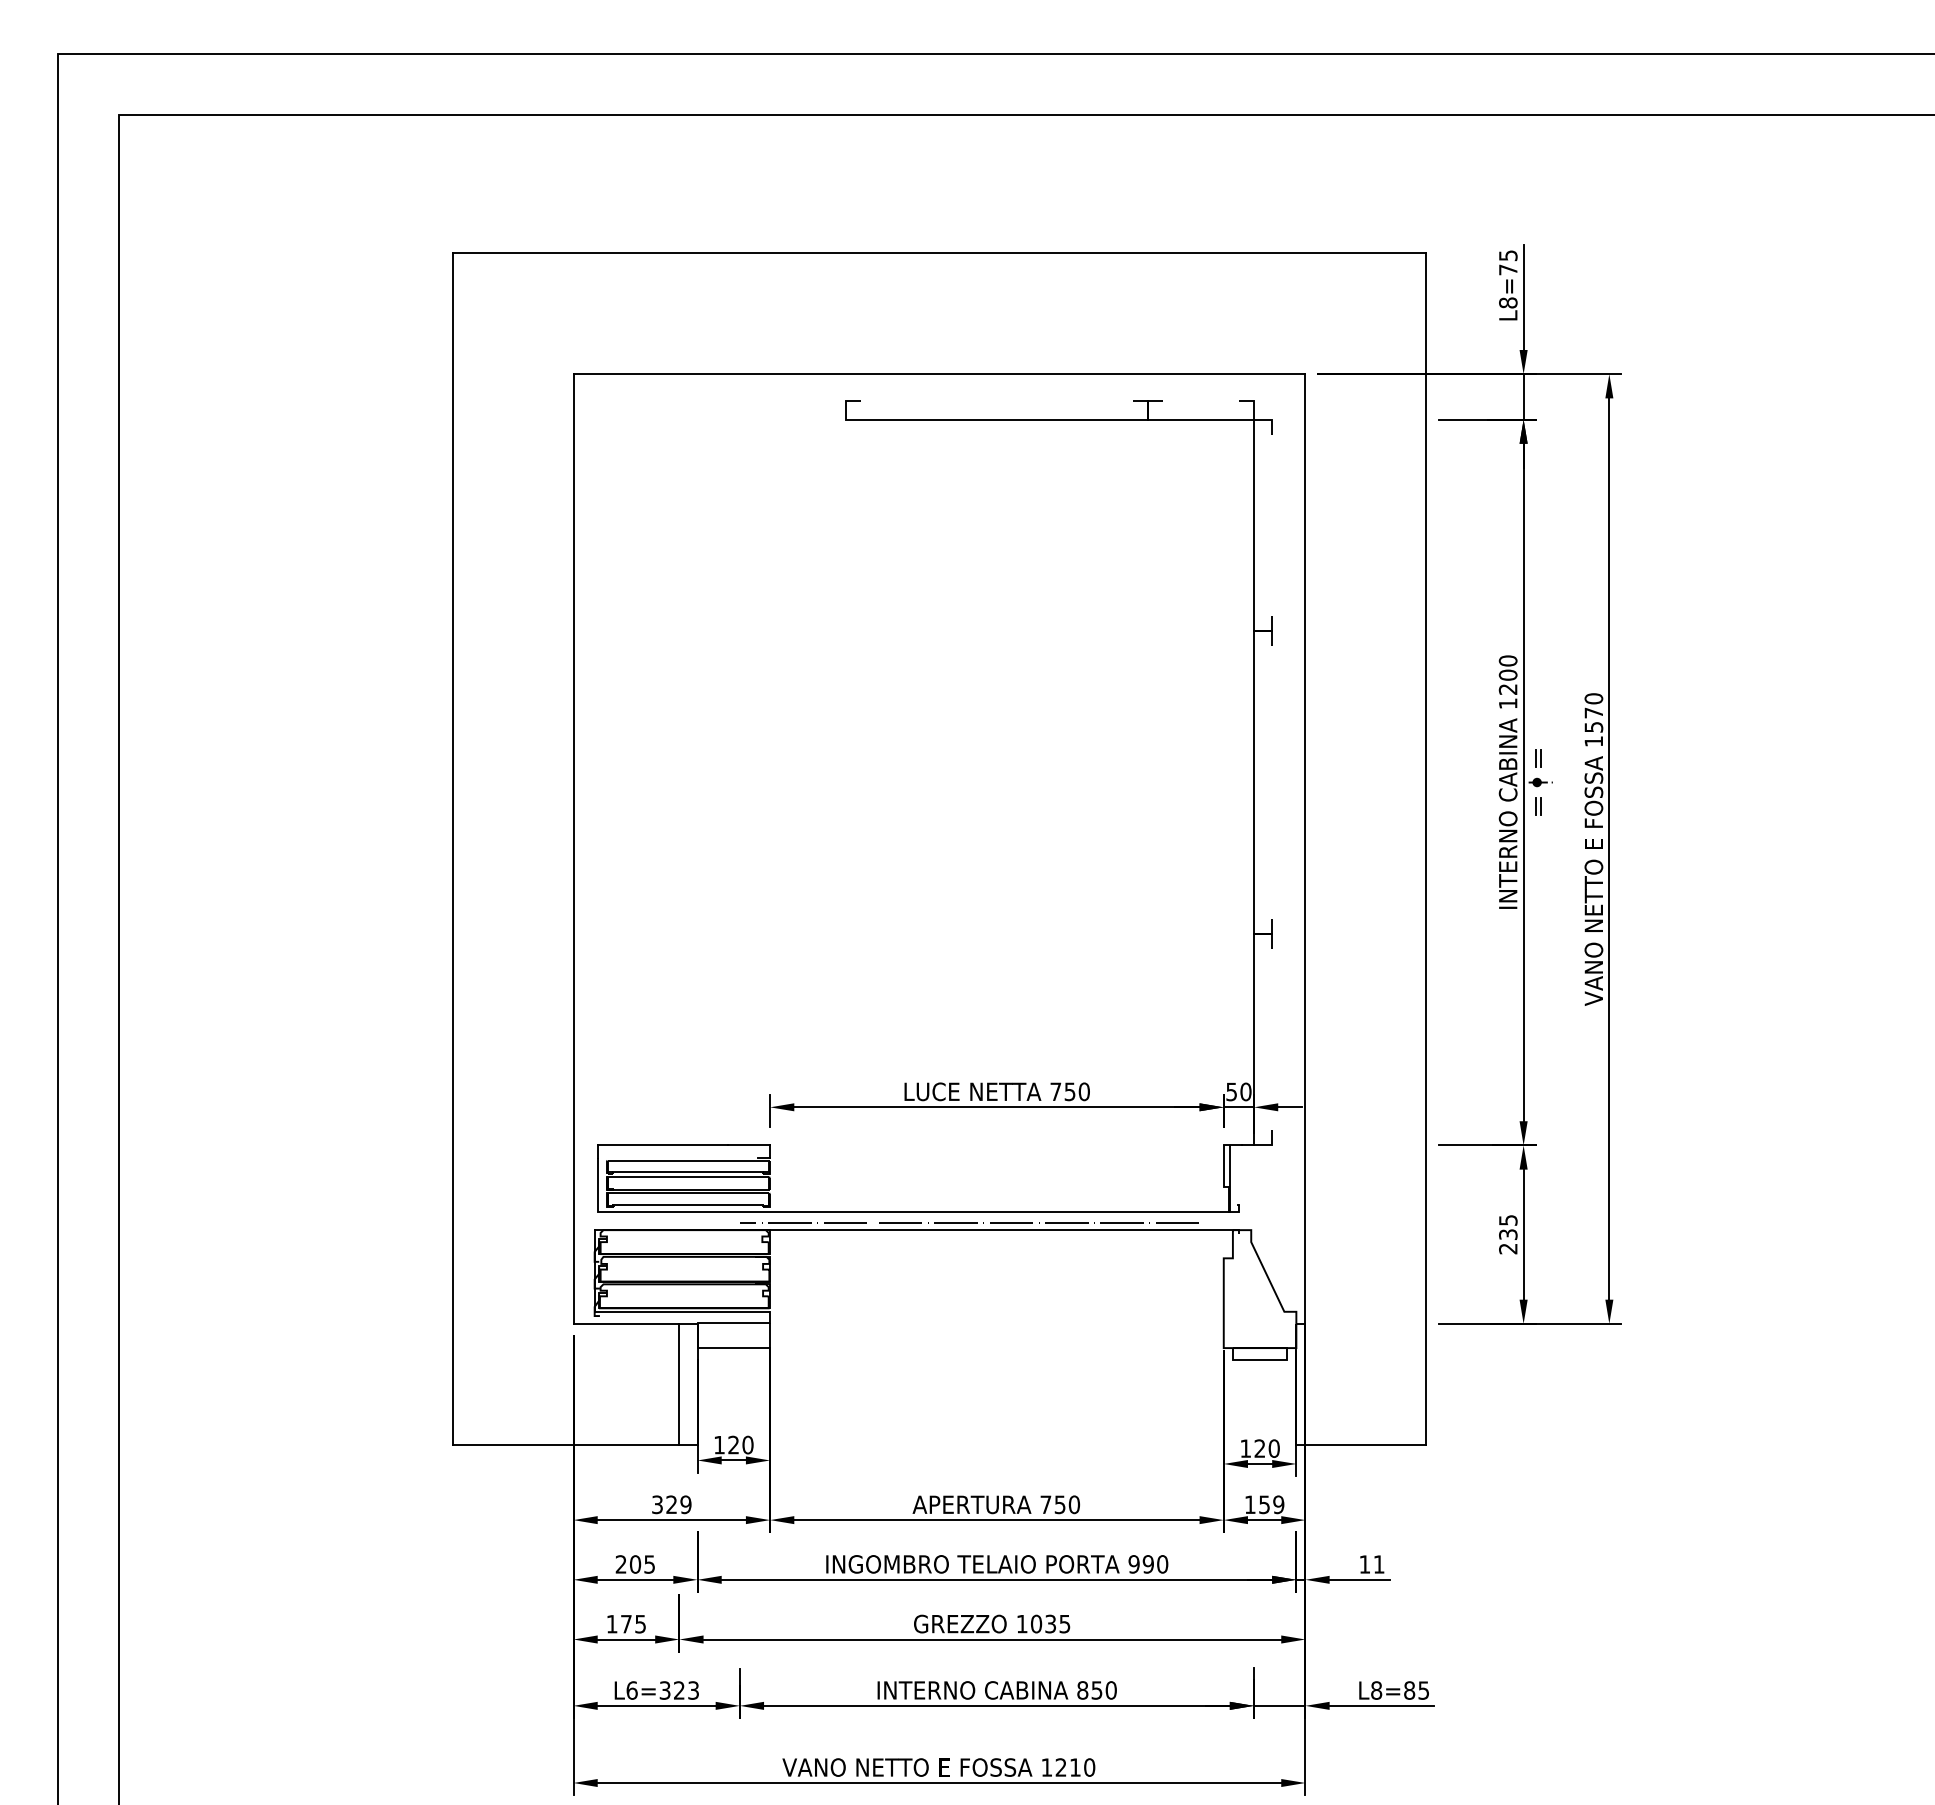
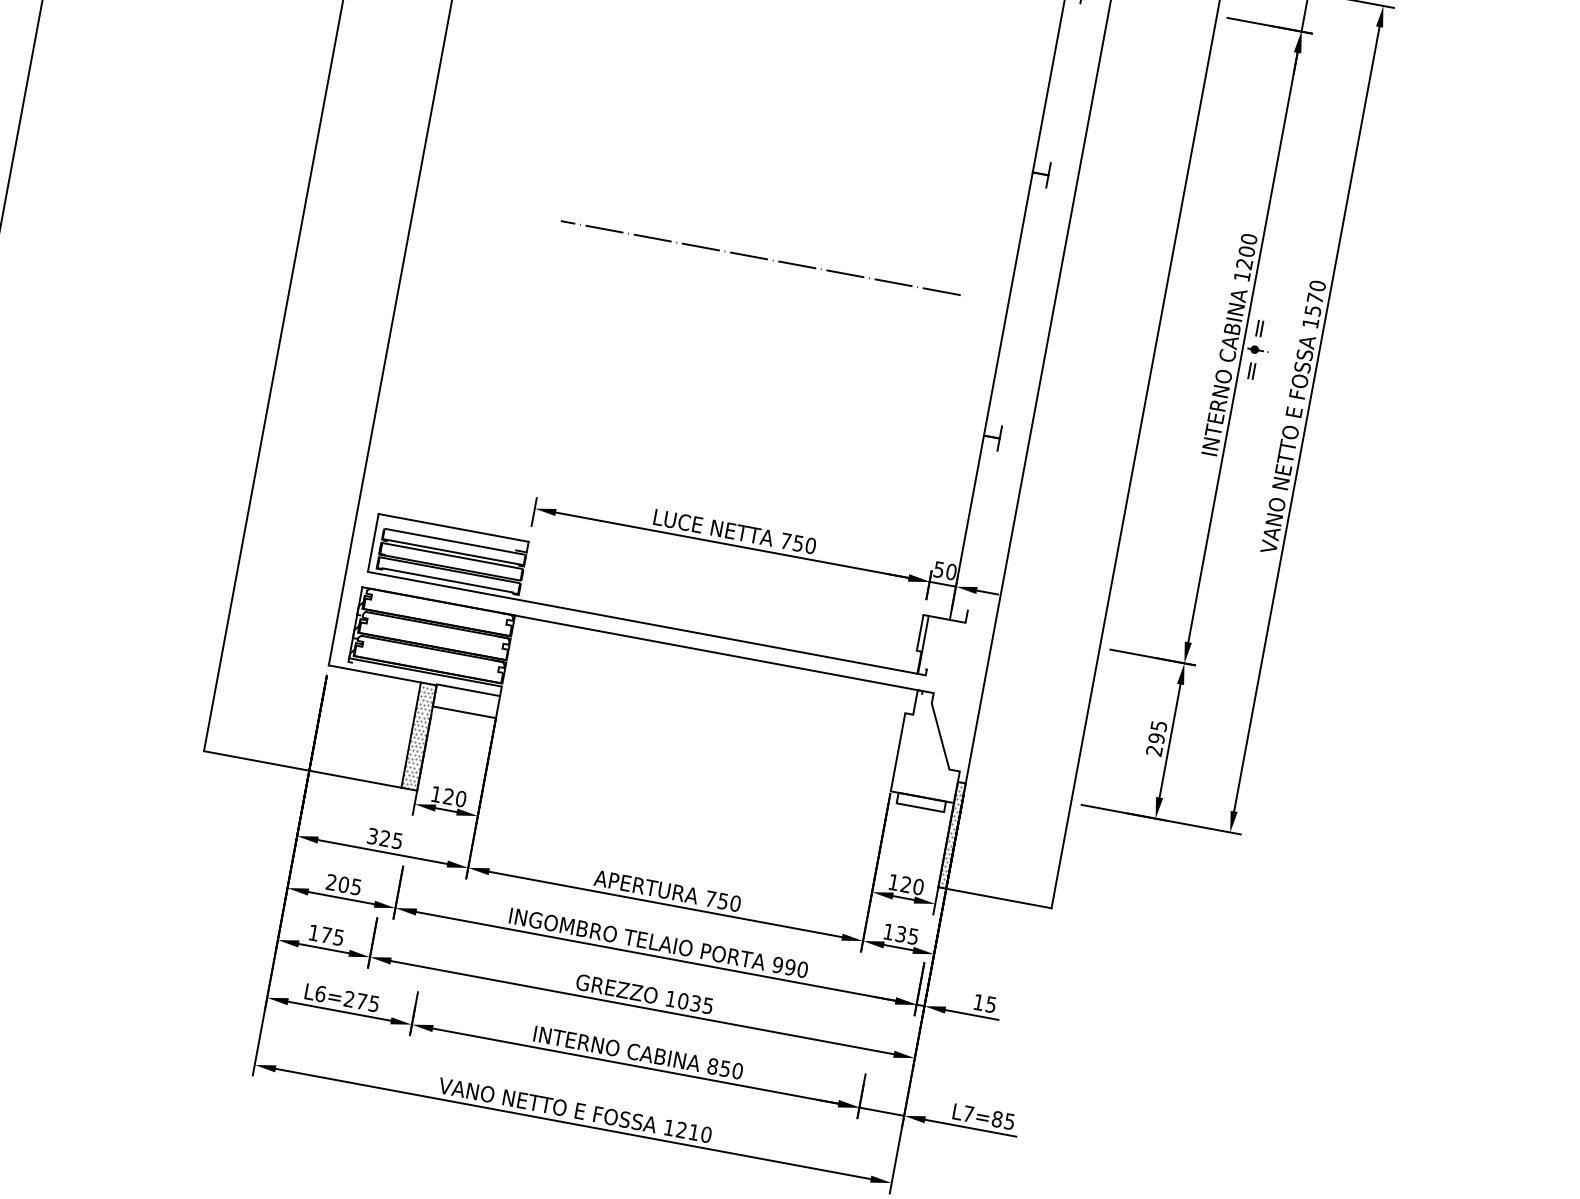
line: (969, 1222) -> (760, 258), moved
text: (1508, 1234) -> (1156, 738), 235 -> 295
hatch: (688, 1383) -> (419, 735), added
hatch: (1299, 1383) -> (951, 834), added
text: (685, 1504) -> (397, 840), 329 -> 325
text: (1271, 1504) -> (907, 935), 159 -> 135
text: (1378, 1564) -> (990, 1004), 11 -> 15
text: (678, 1690) -> (361, 1001), L6=323 -> L6=275
text: (1376, 1690) -> (968, 1113), L8=85 -> L7=85

